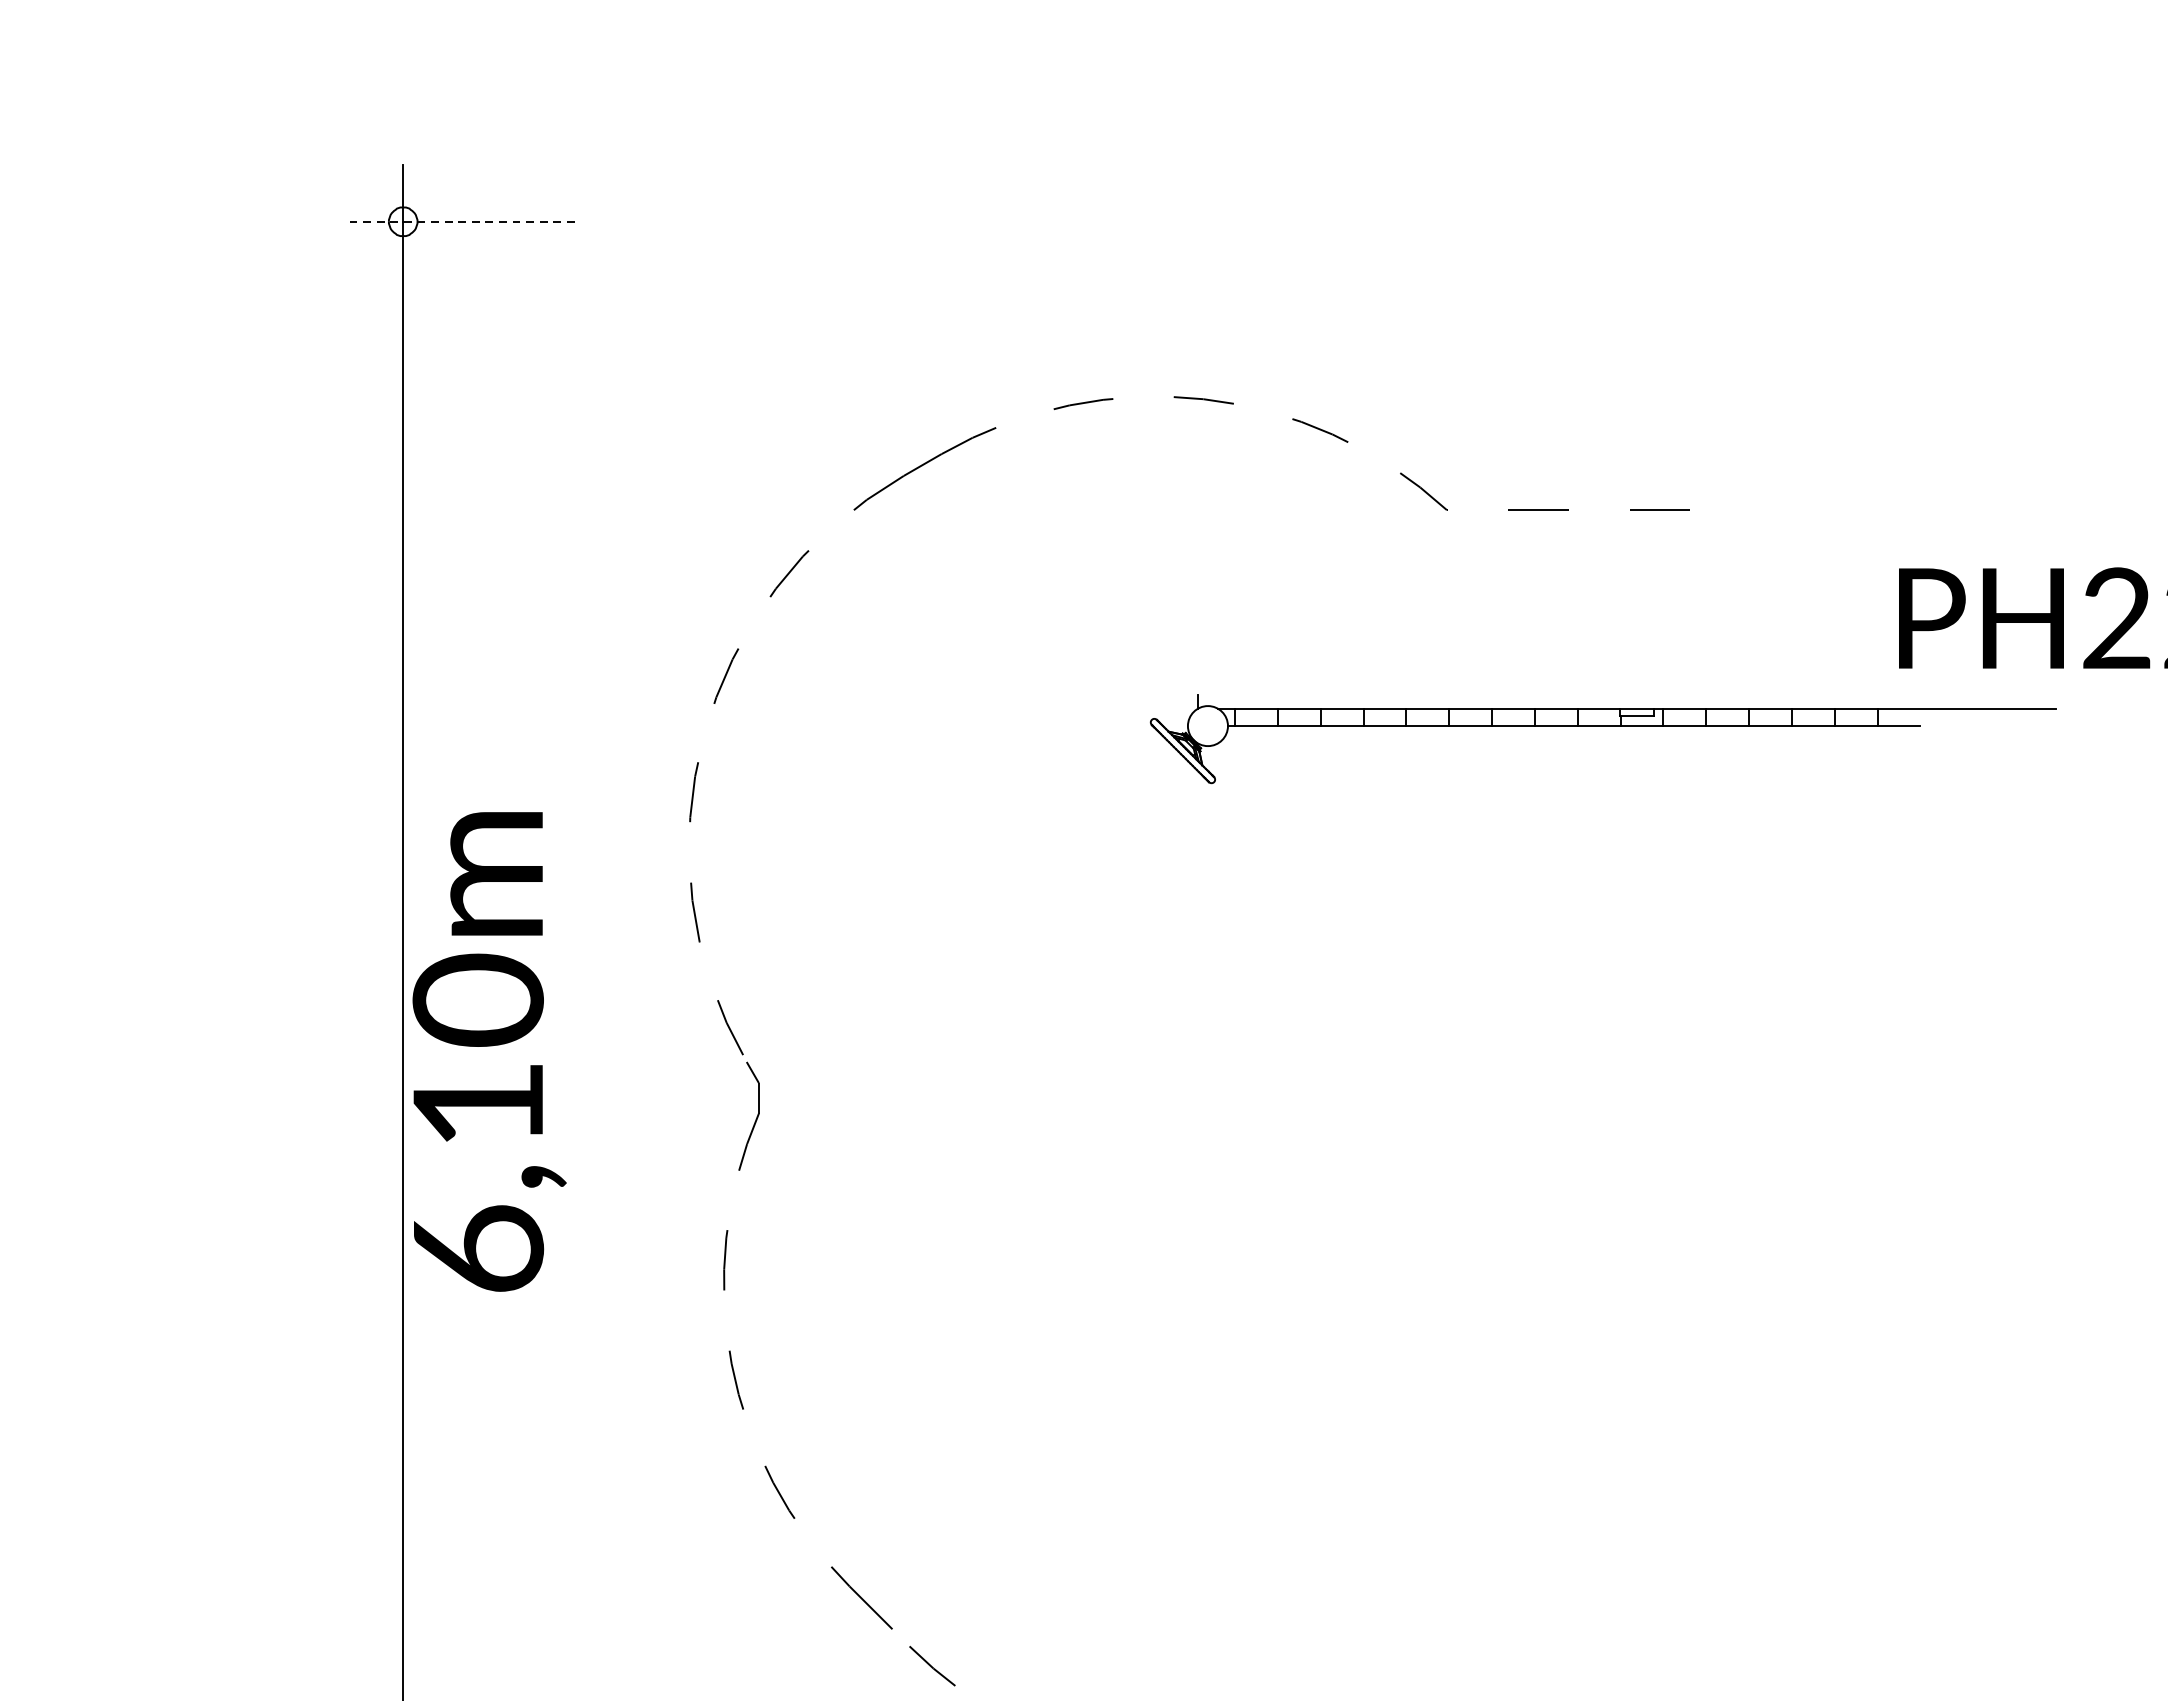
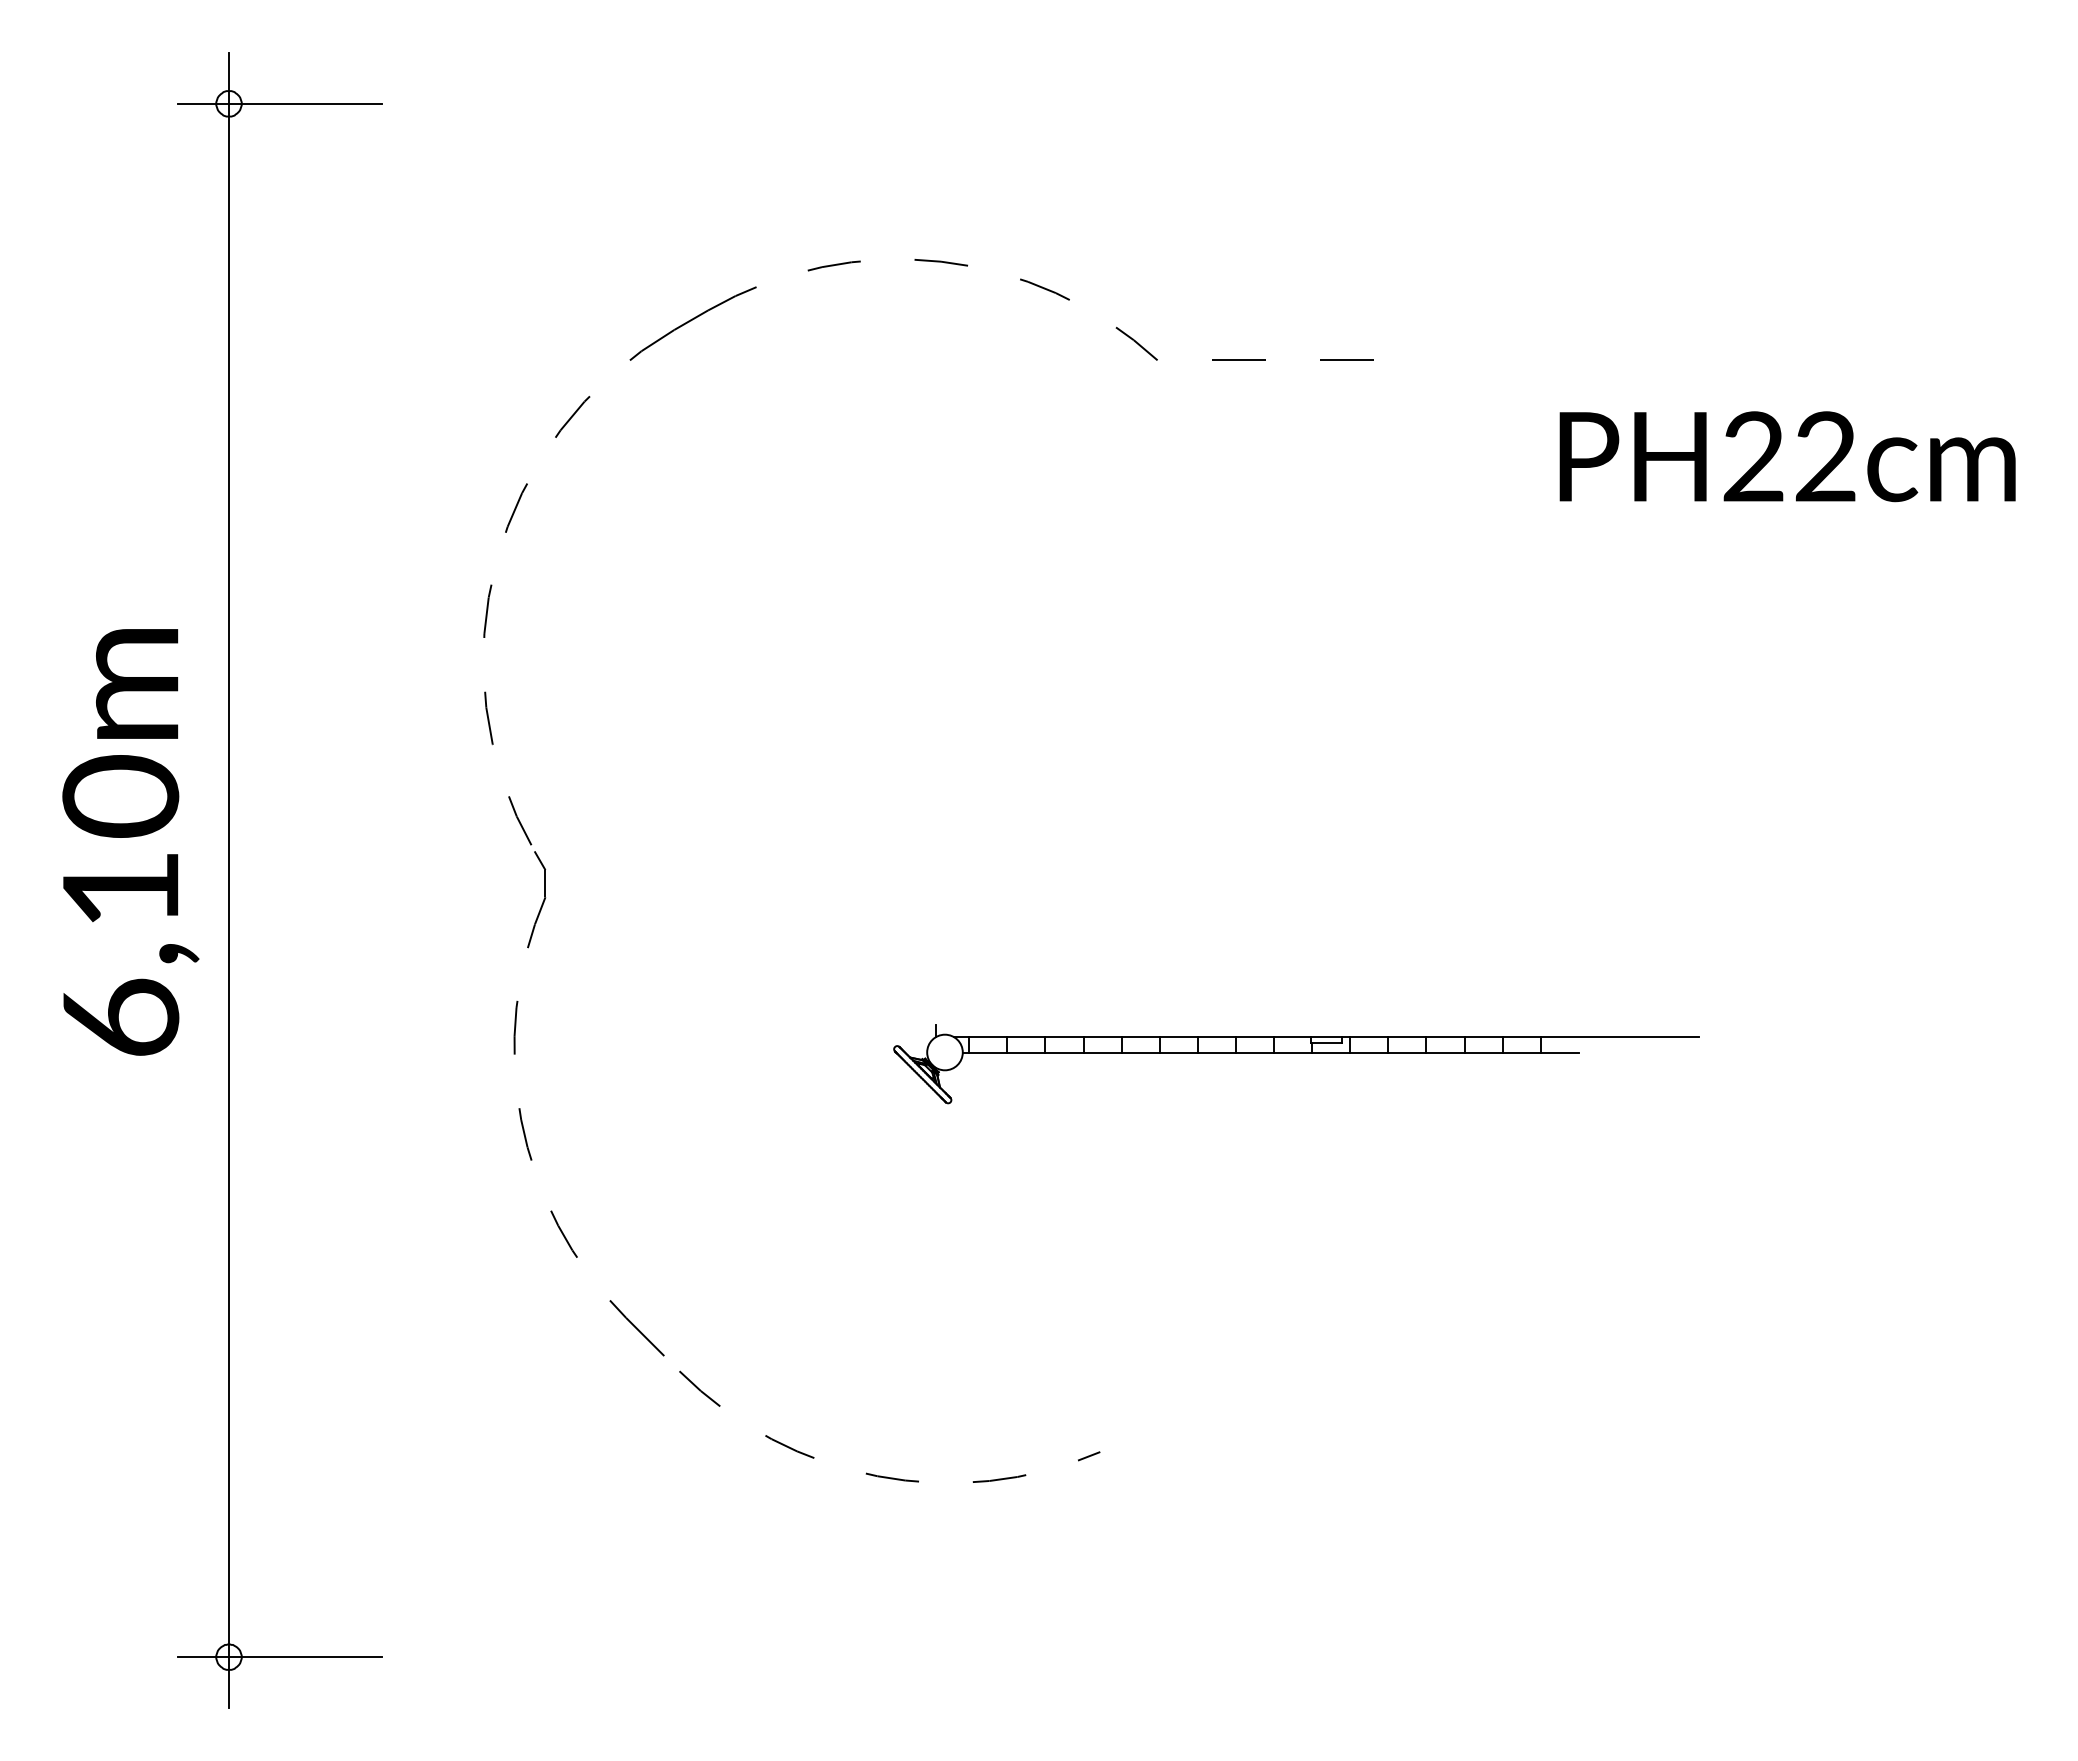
line: (459, 221) -> (279, 103), dashed -> solid
part: (1603, 727) -> (1296, 1053), moved
text: (489, 1052) -> (130, 842), moved

